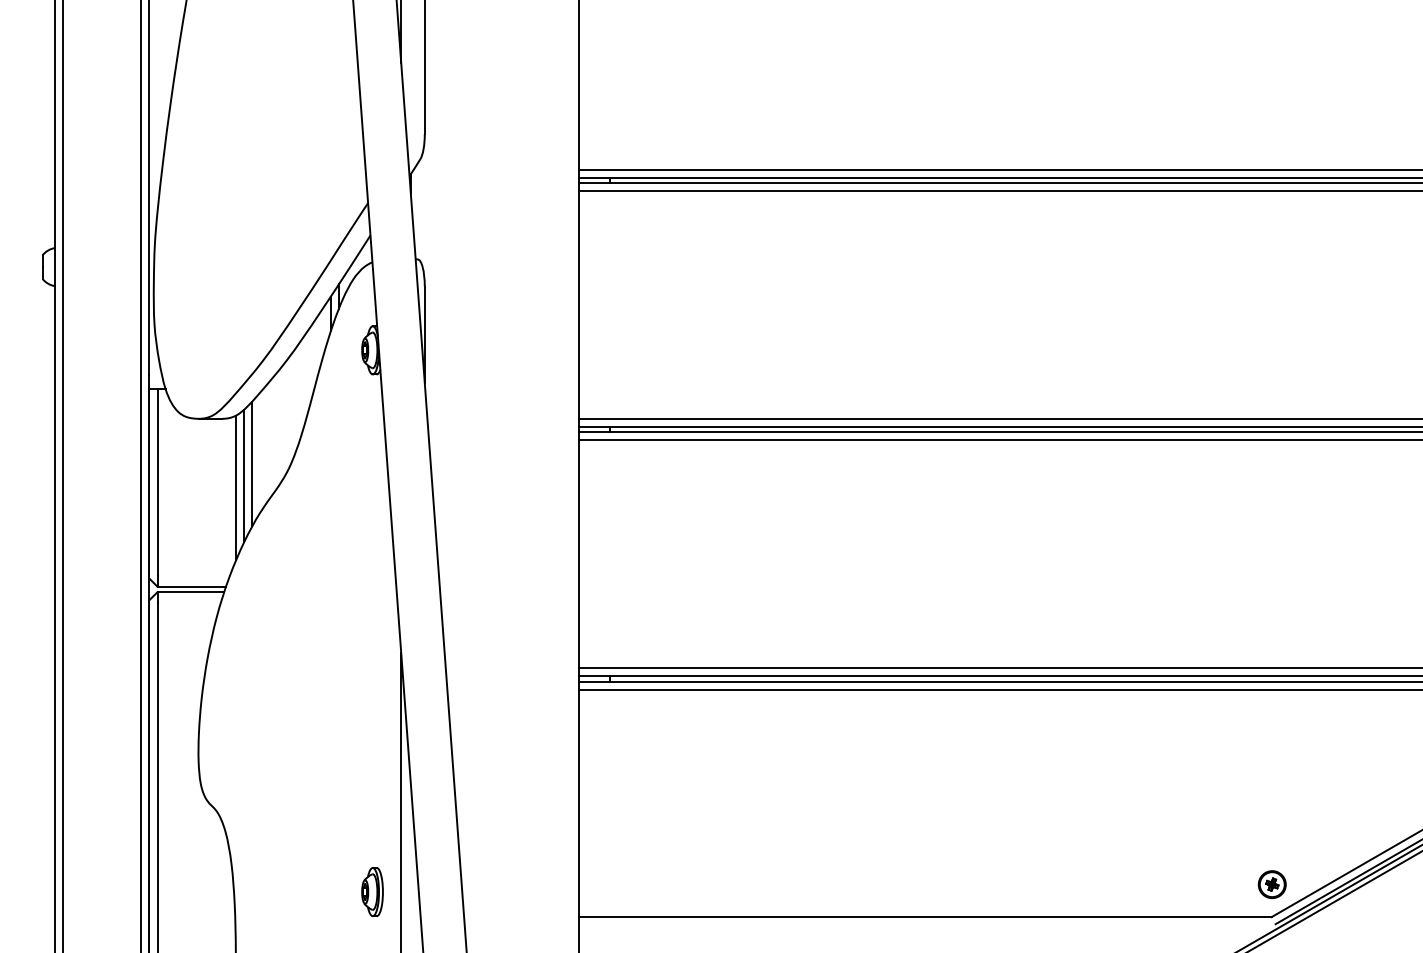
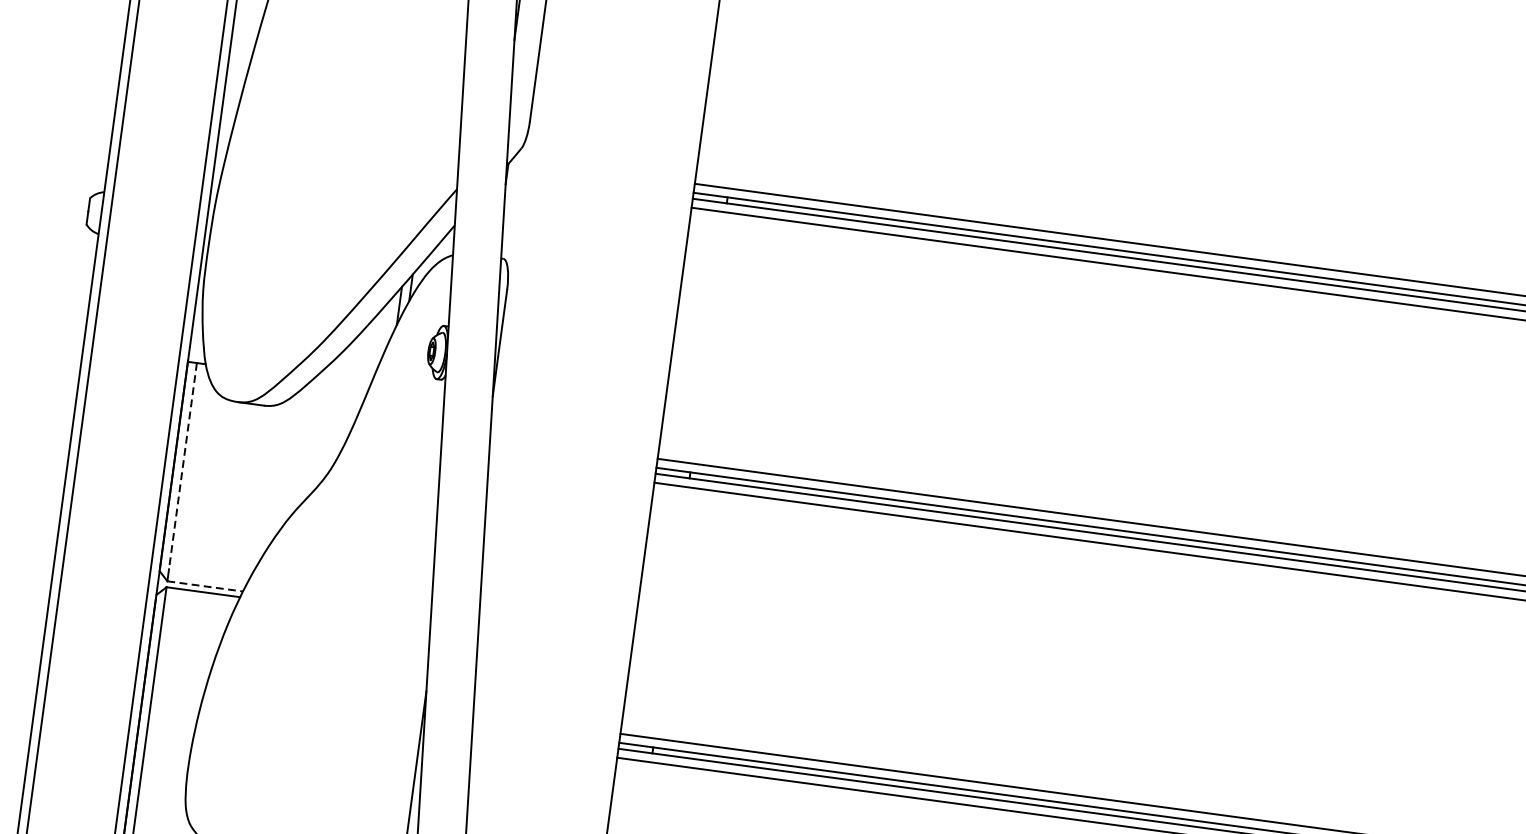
line: (252, 463) -> (290, 459), removed
line: (244, 475) -> (279, 471), removed
line: (157, 482) -> (182, 466), solid -> dashed
line: (236, 487) -> (269, 483), removed
line: (192, 586) -> (206, 586), solid -> dashed

